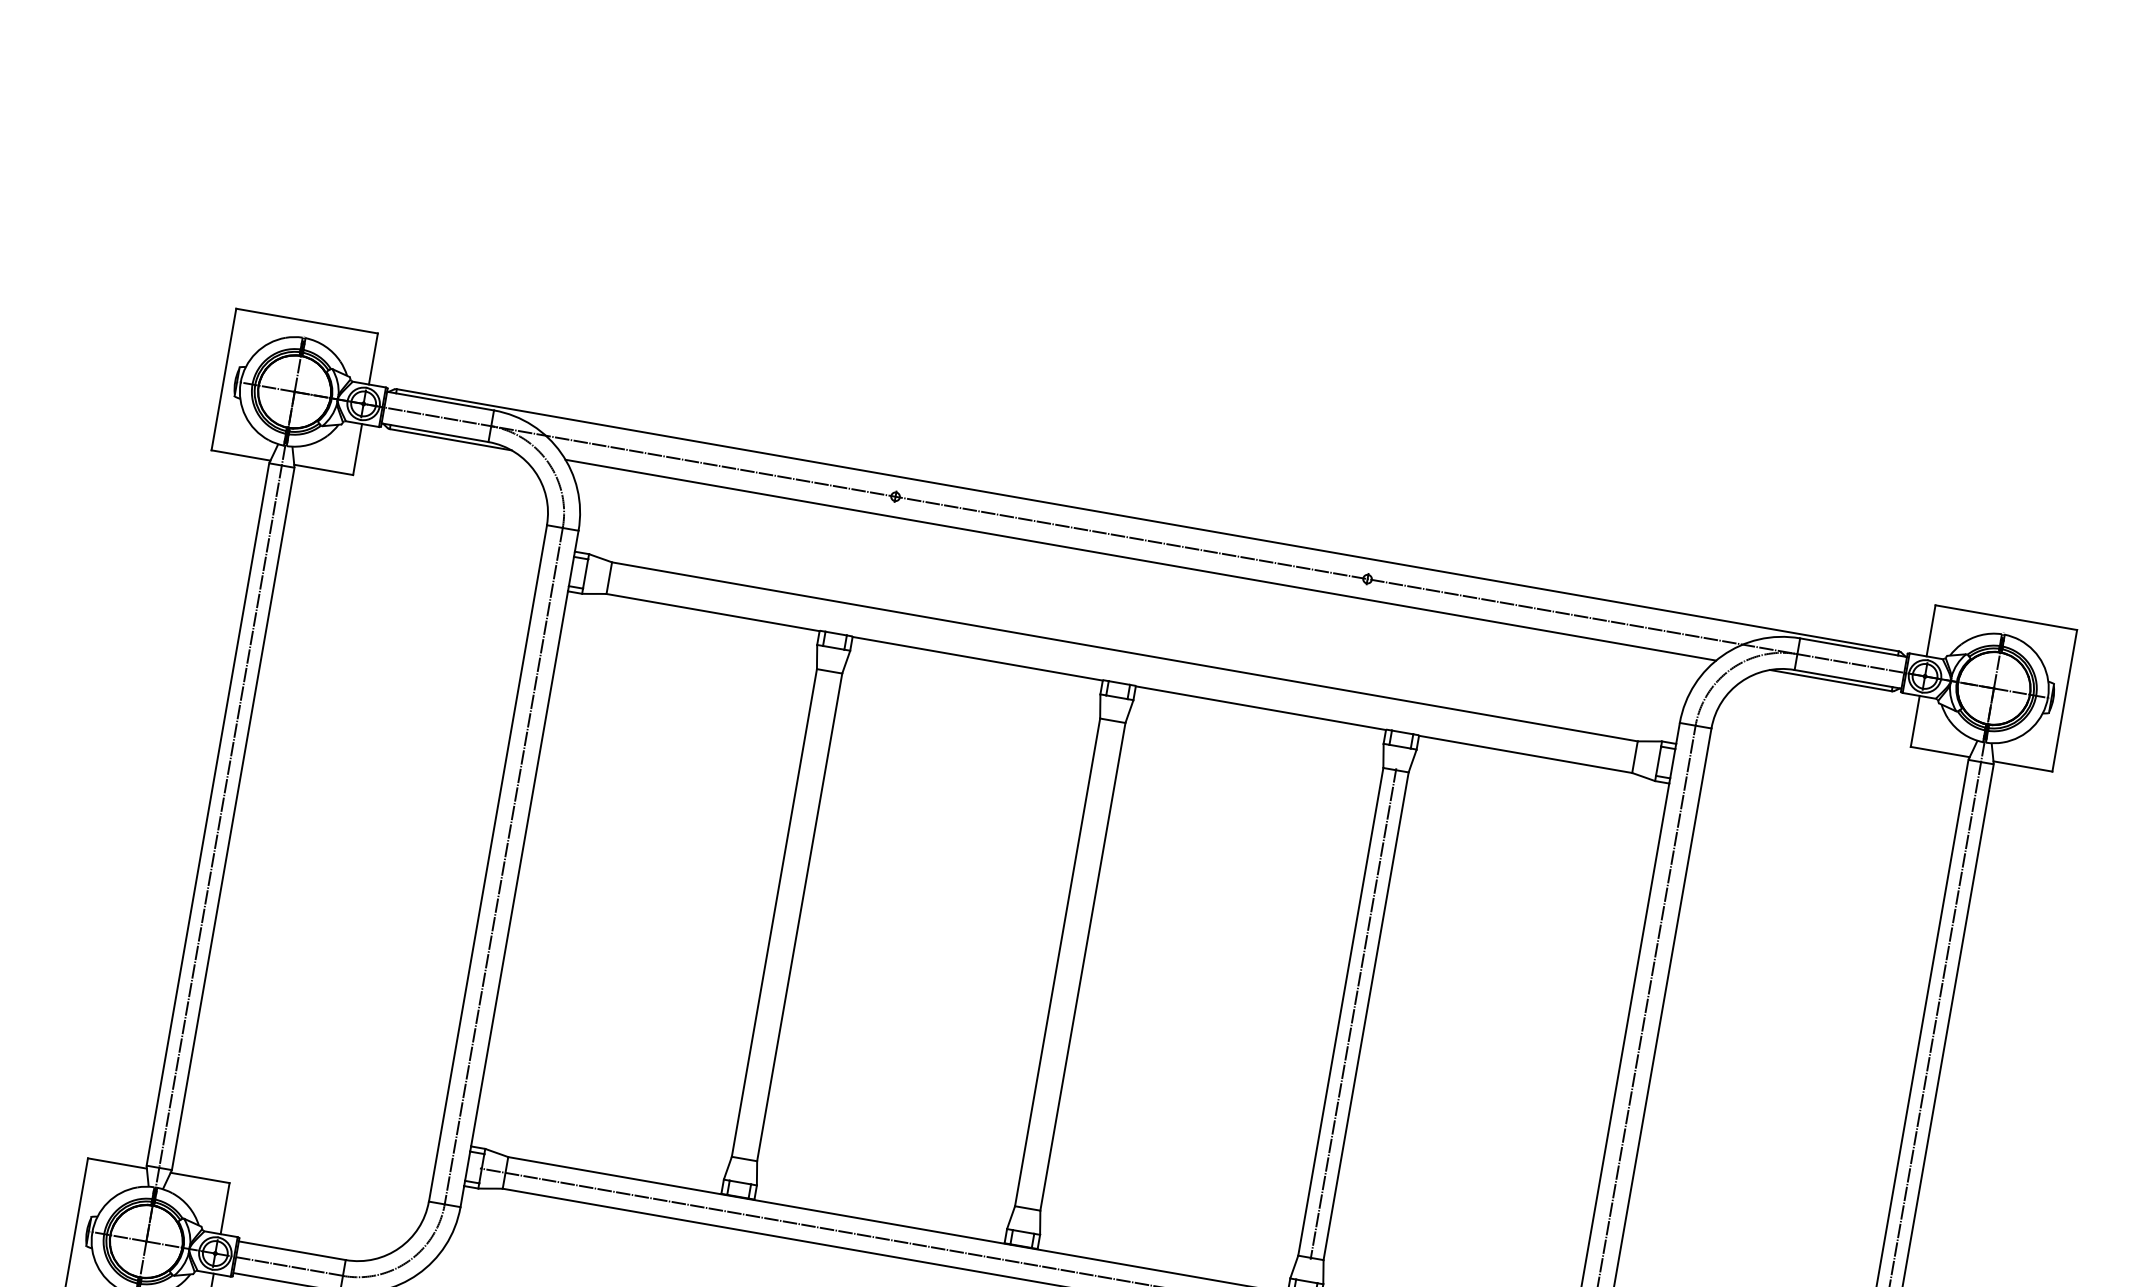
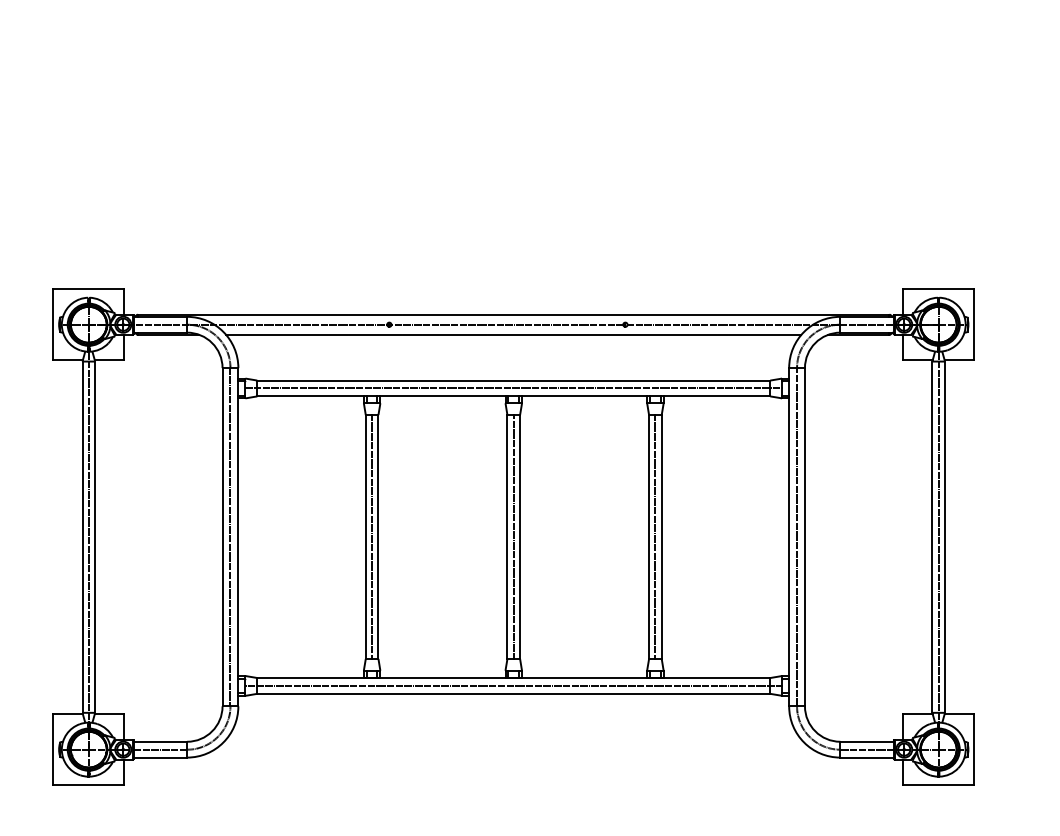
line: (1121, 667) -> (513, 388), added
line: (787, 914) -> (372, 536), added
line: (1069, 963) -> (513, 536), added

